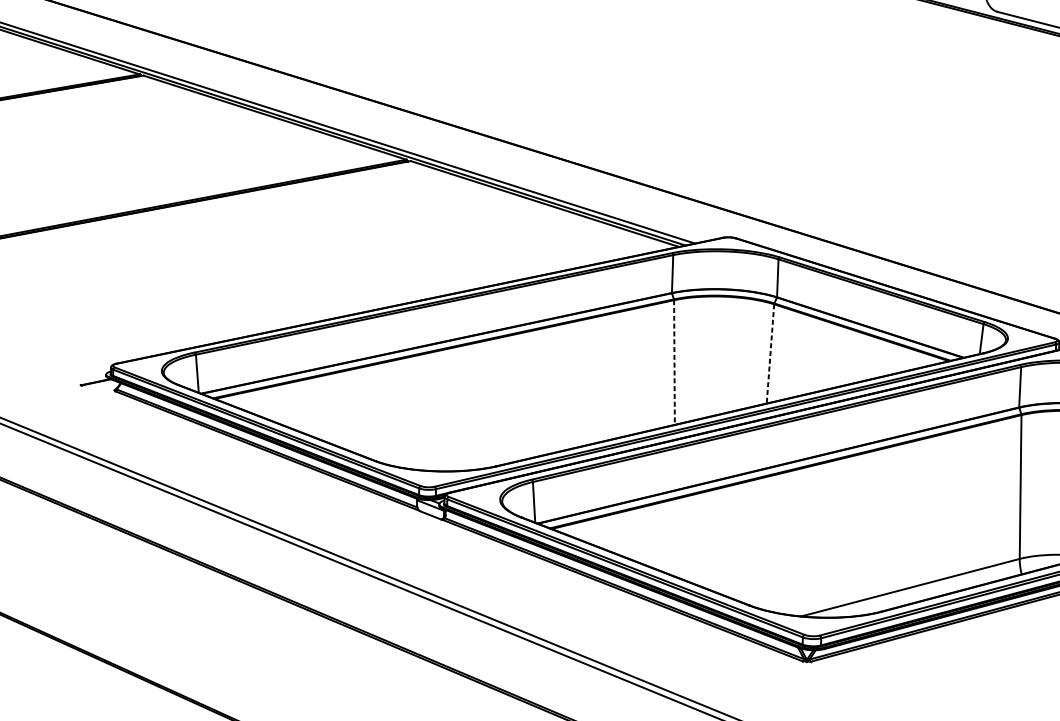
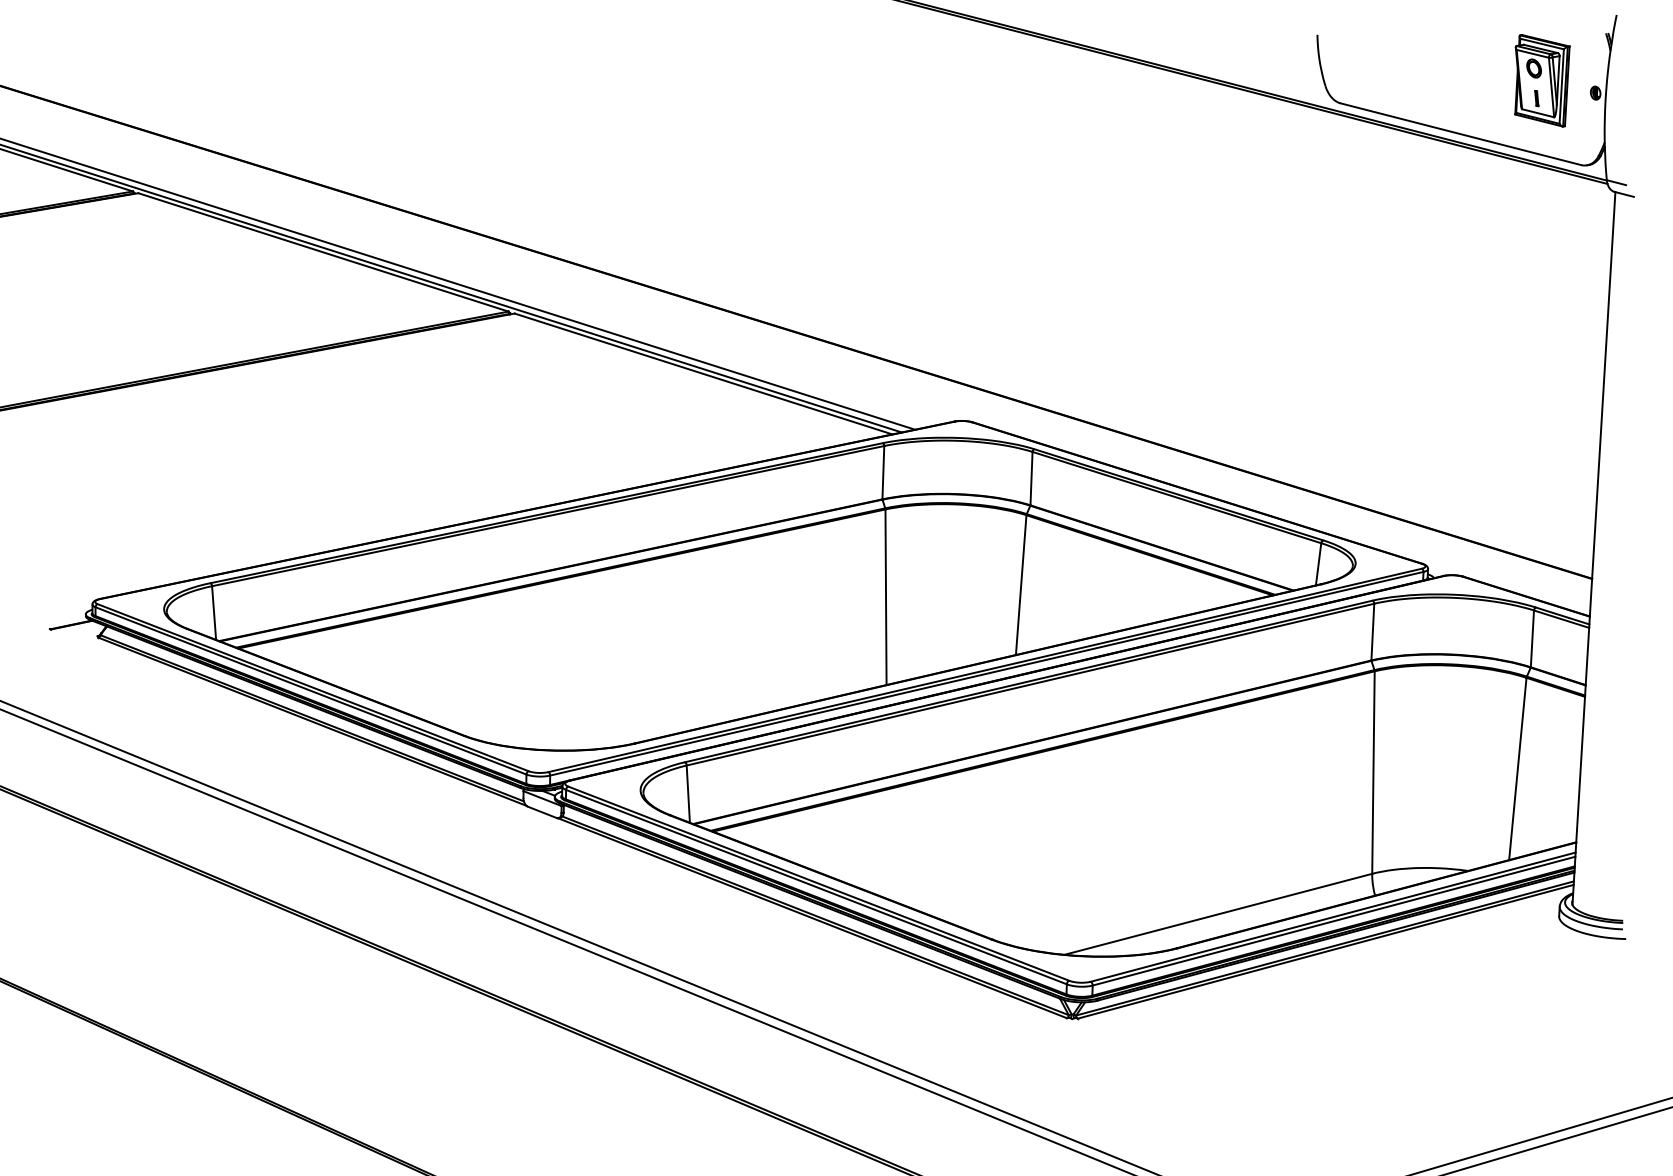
line: (770, 354) -> (1021, 585), dashed -> solid
line: (674, 362) -> (886, 597), dashed -> solid

